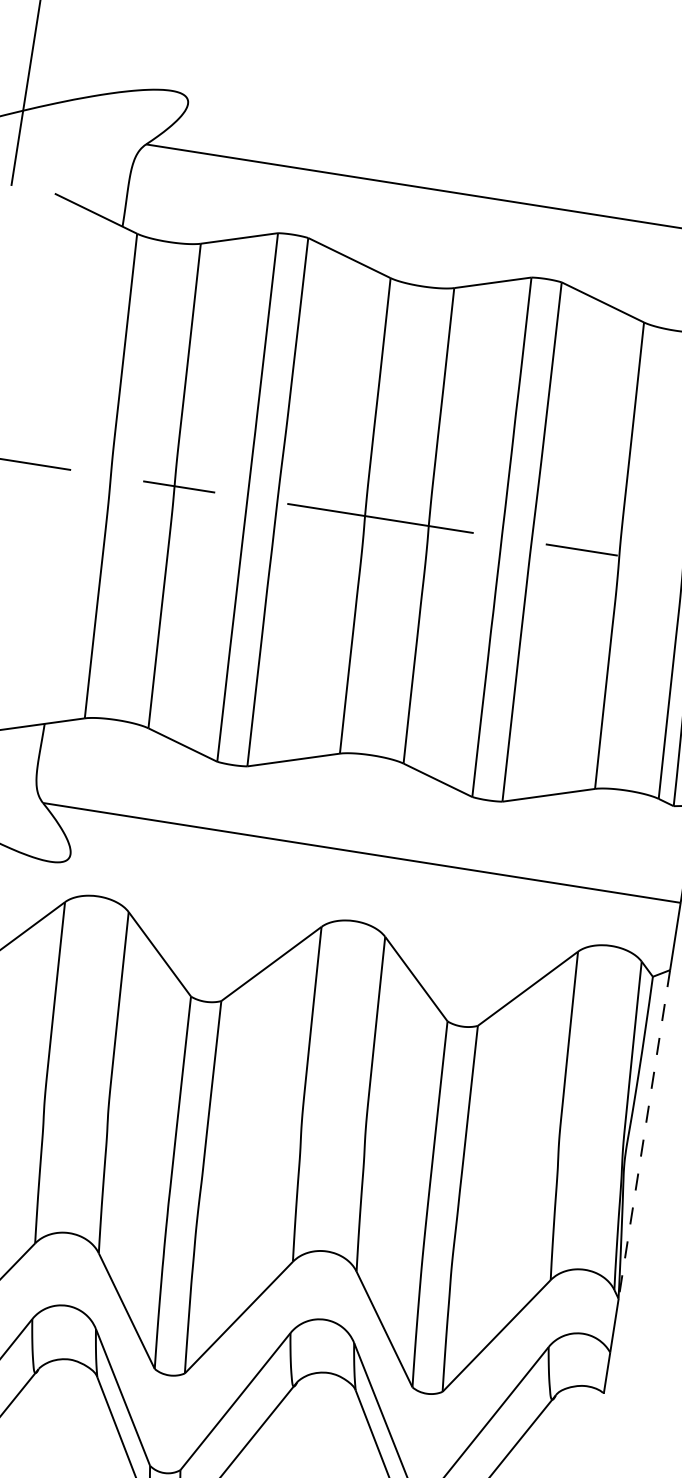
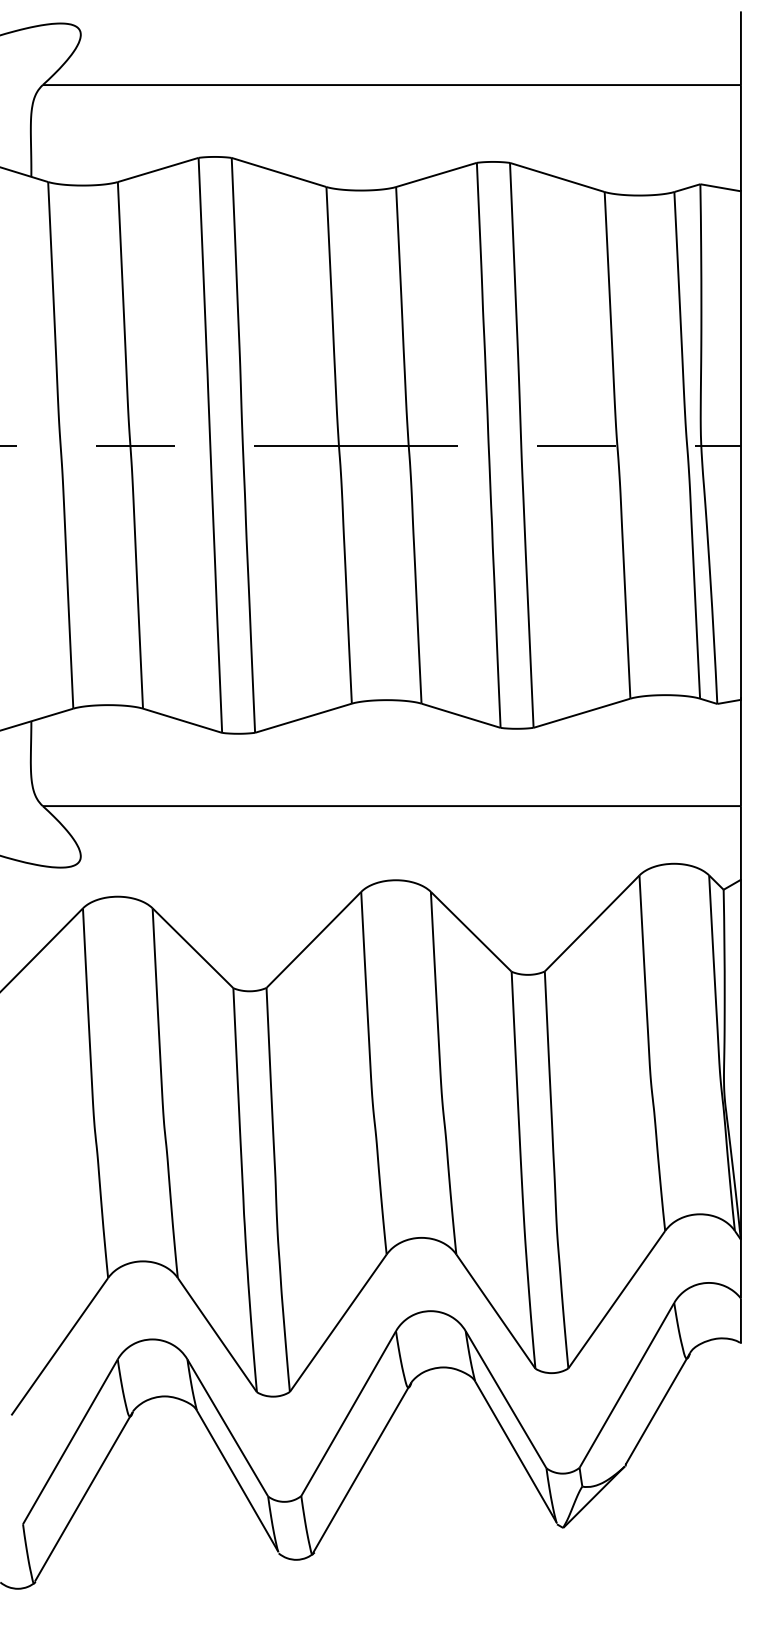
line: (644, 1134) -> (740, 1059), dashed -> solid

